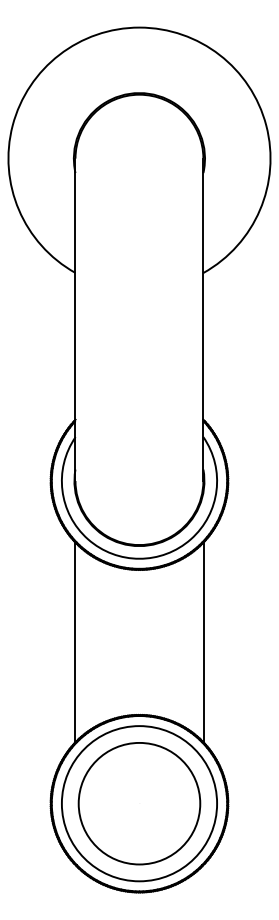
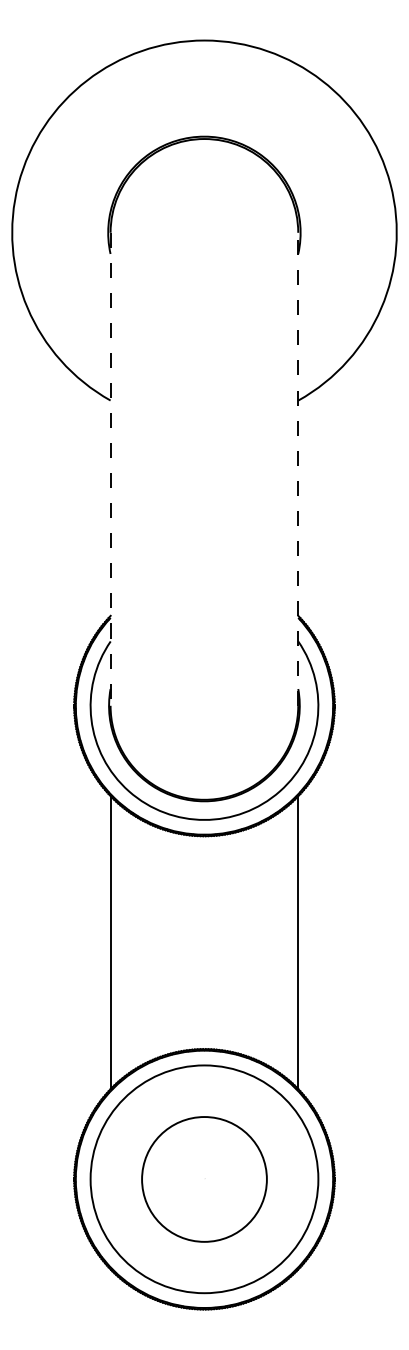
line: (203, 319) -> (298, 468), solid -> dashed
line: (75, 320) -> (110, 470), solid -> dashed
circle: (139, 803) -> (204, 1179), size x0.7

